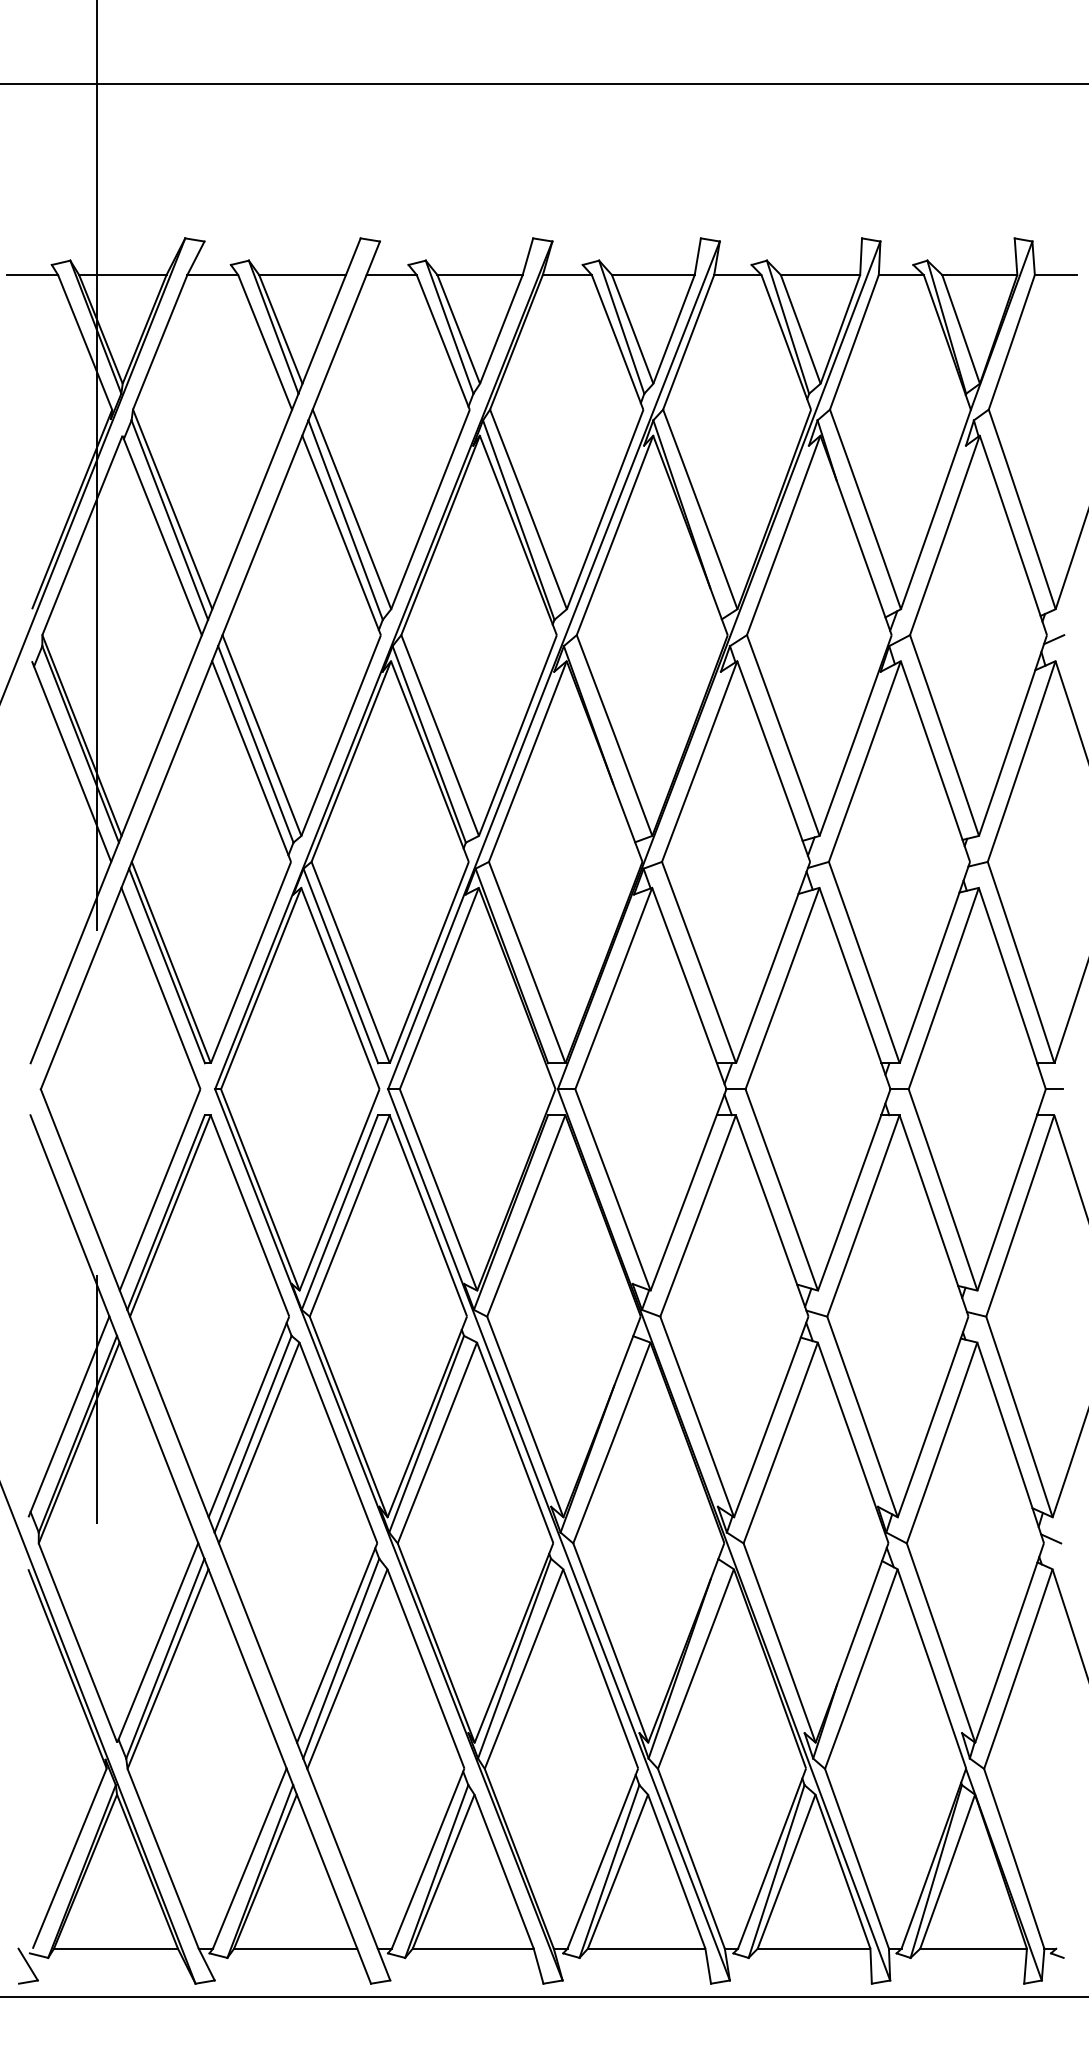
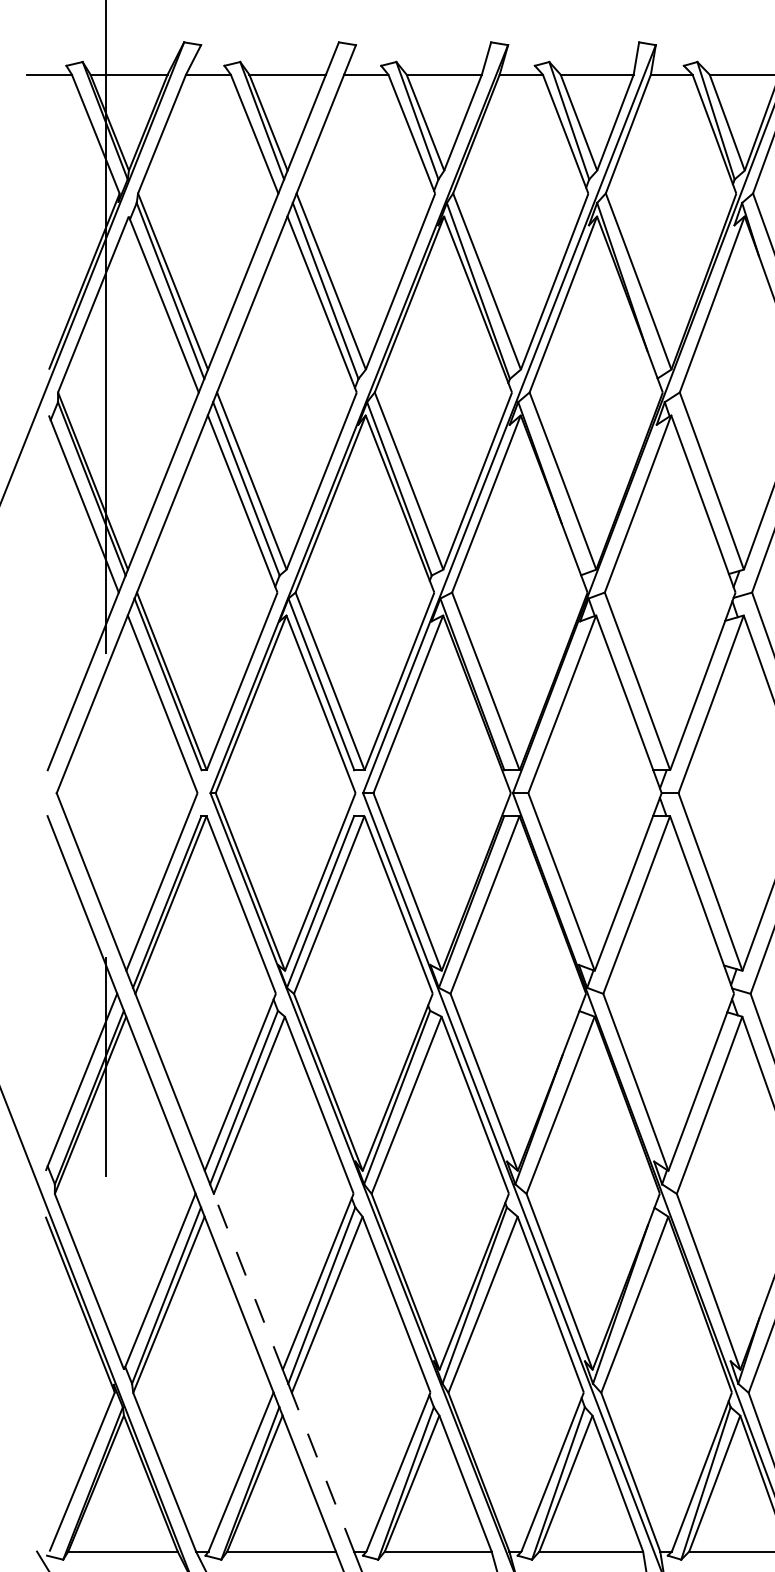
line: (257, 1642) -> (247, 1281), solid -> dashed
line: (342, 1858) -> (322, 1471), solid -> dashed

